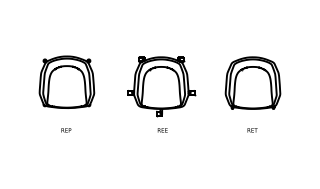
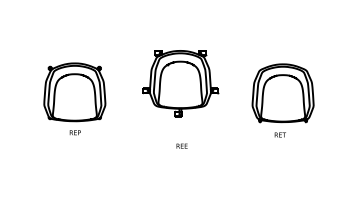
part: (161, 86) -> (180, 83), moved
text: (66, 130) -> (75, 132), moved
text: (252, 130) -> (280, 135), moved

